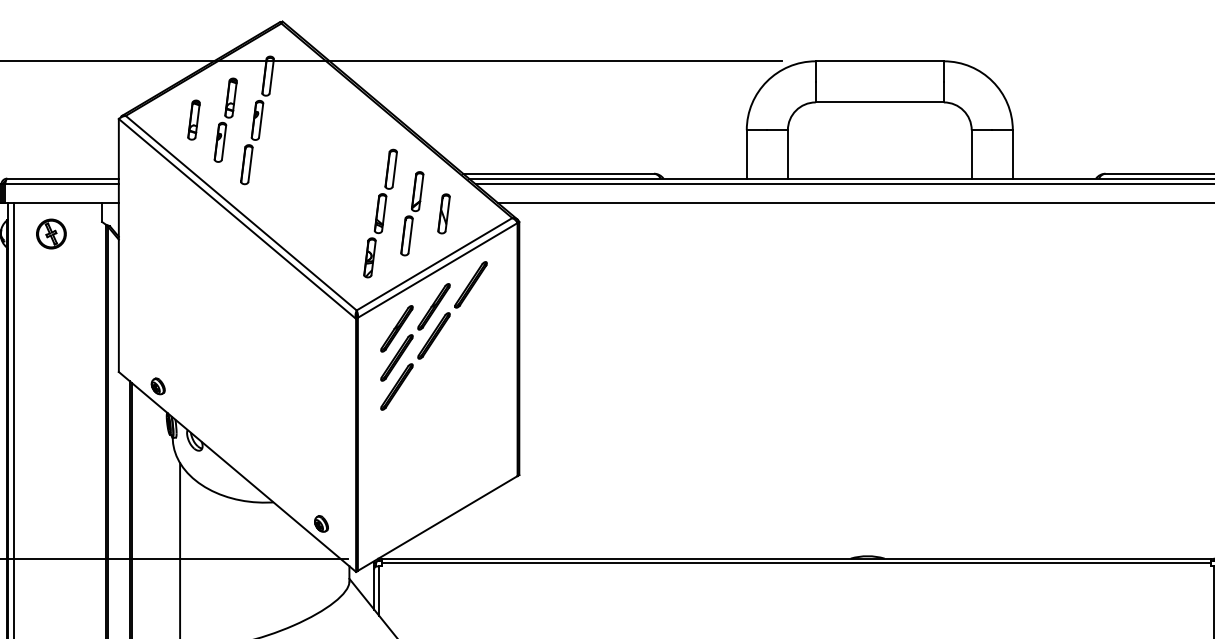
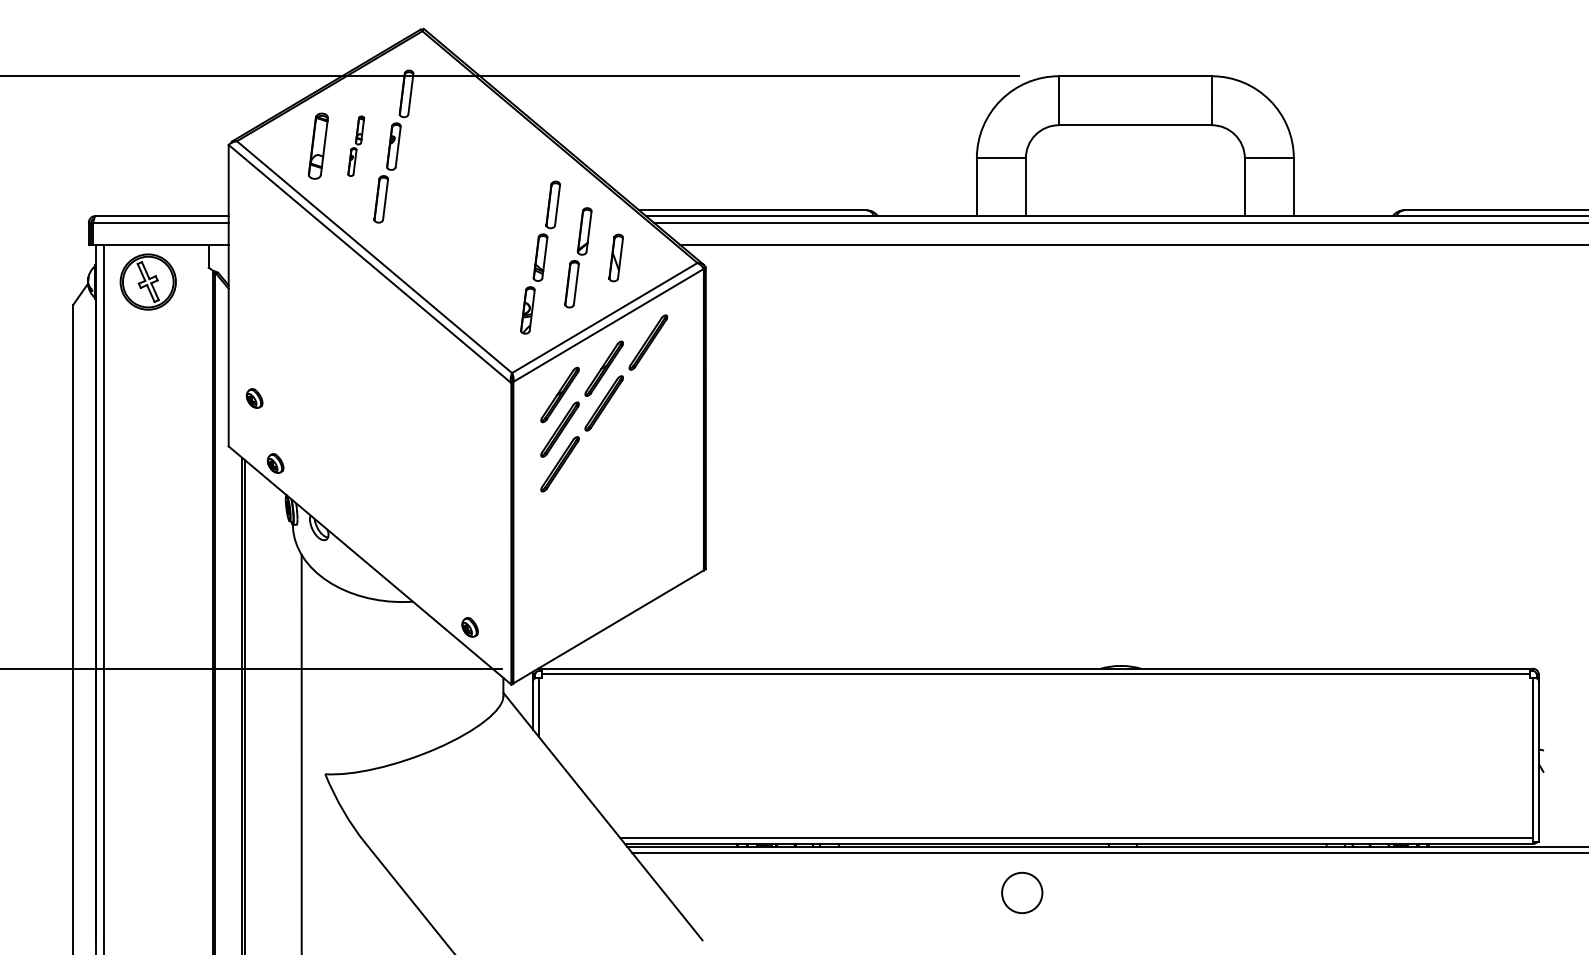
part: (226, 119) -> (356, 145), size x0.6
part: (193, 120) -> (317, 146), size x1.4
part: (51, 233) -> (148, 281), size x1.6
part: (140, 331) -> (254, 398), added

